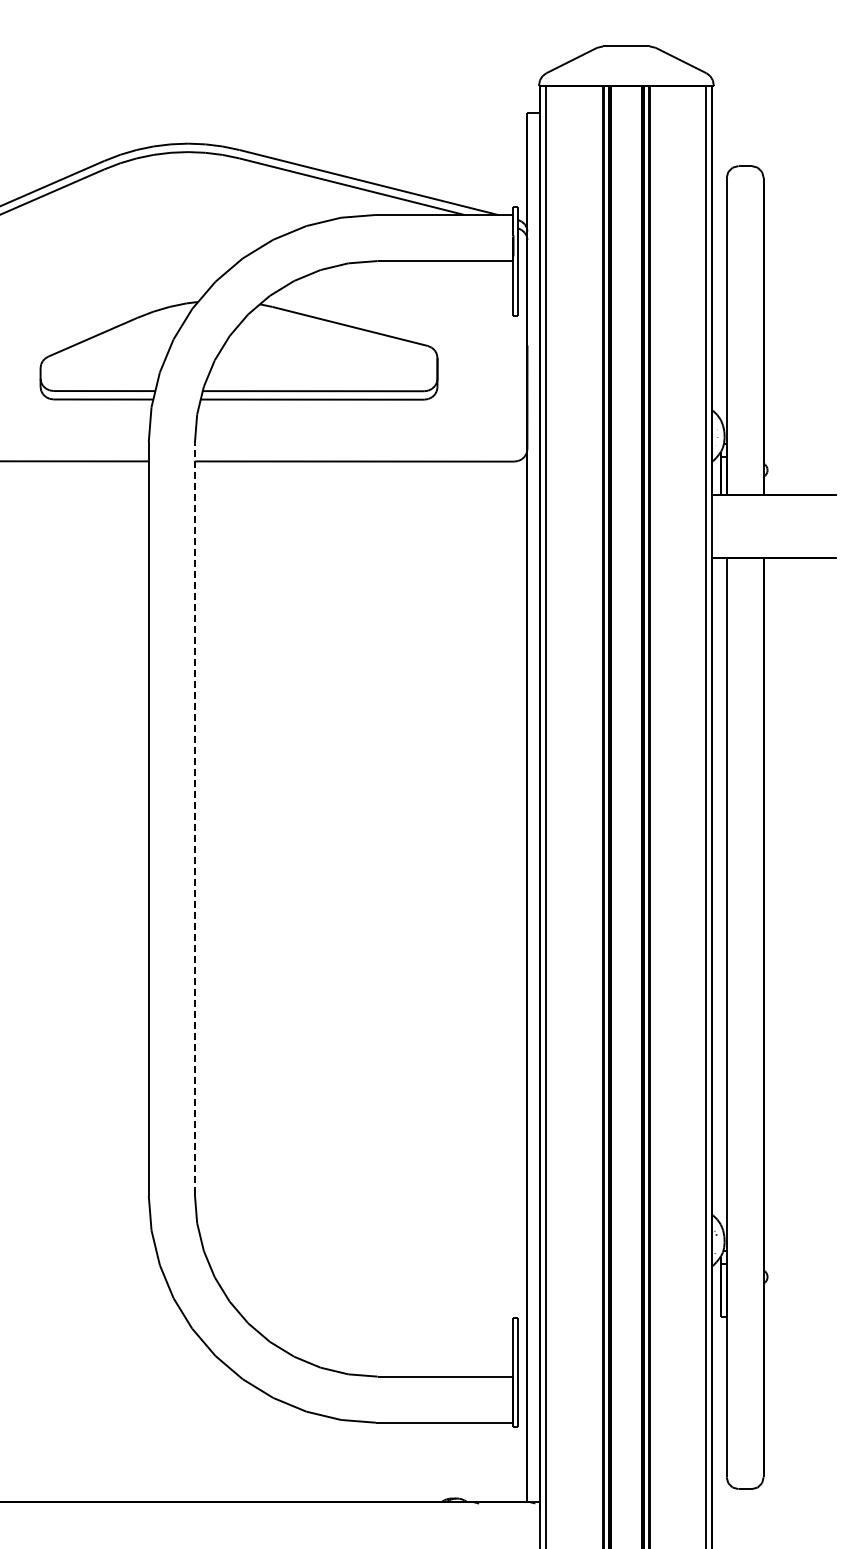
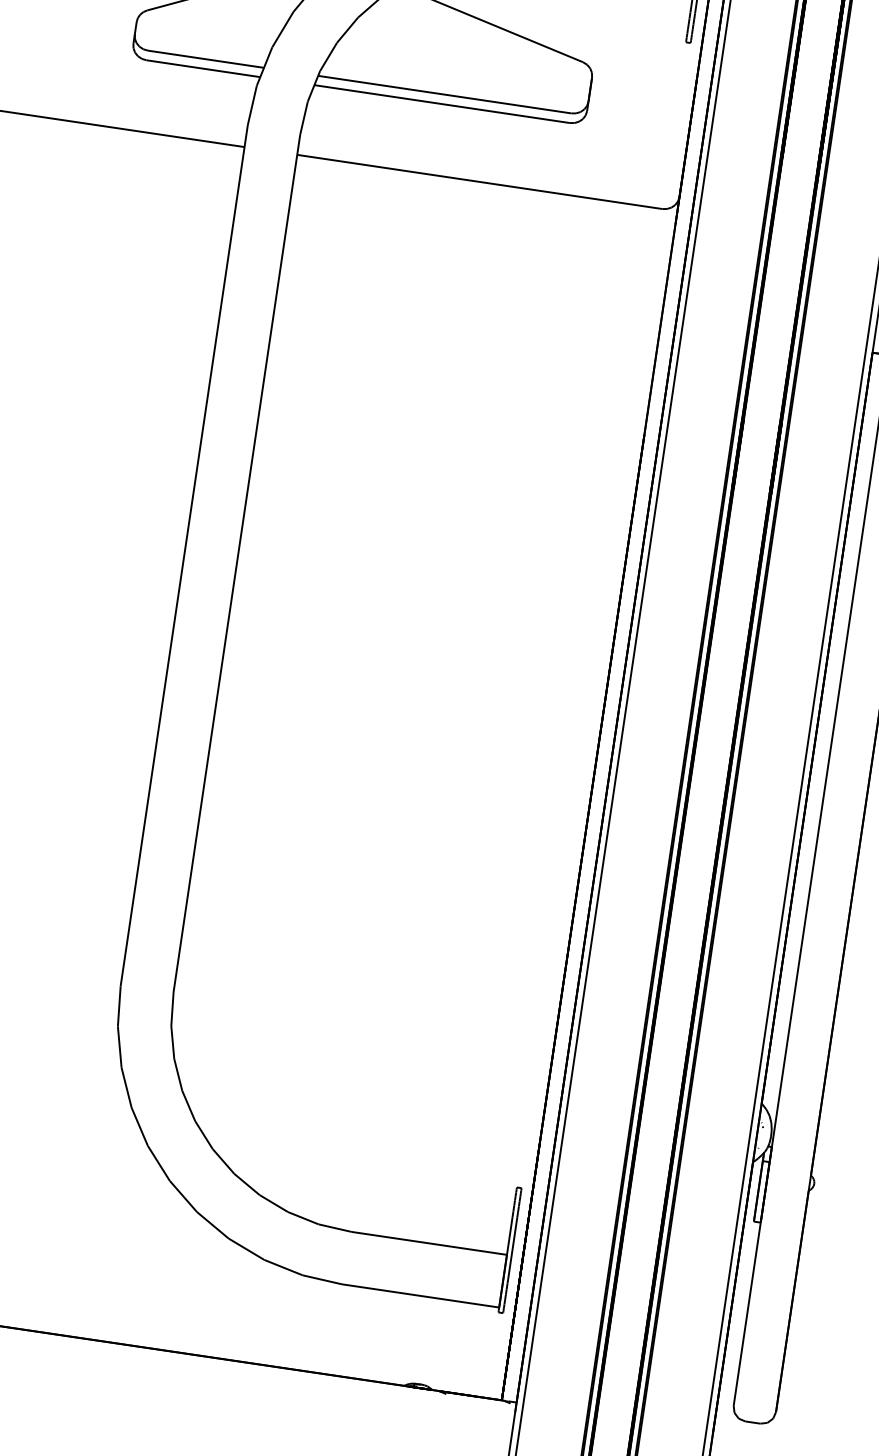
line: (194, 818) -> (236, 562), dashed -> solid

